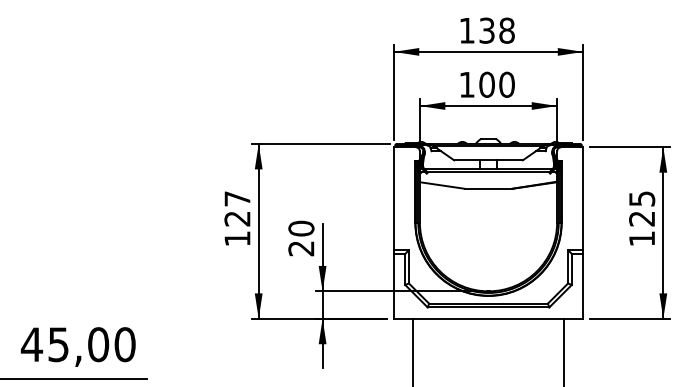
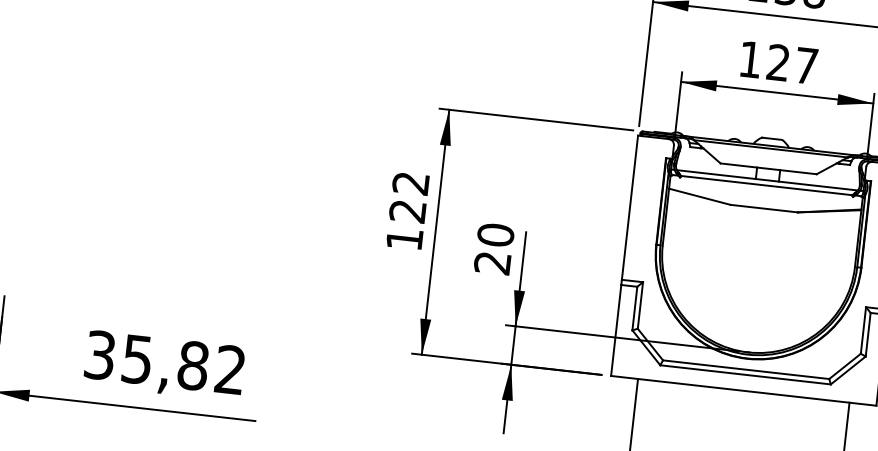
text: (496, 84) -> (791, 63), 100 -> 127
text: (237, 198) -> (411, 182), 127 -> 122
text: (77, 344) -> (163, 362), 45,00 -> 35,82

